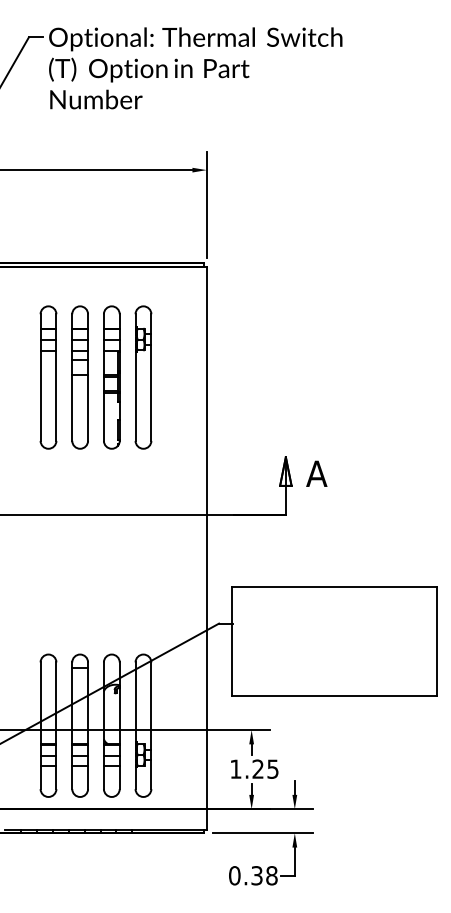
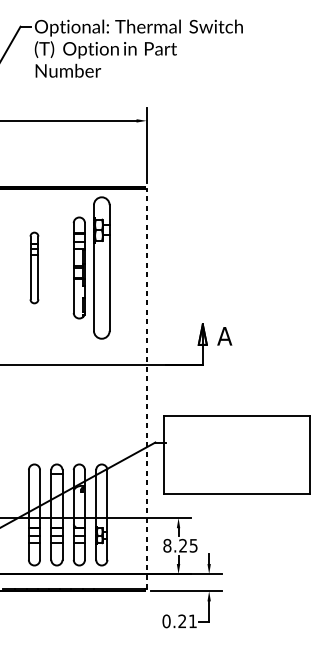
part: (48, 377) -> (34, 267), size x0.7
part: (79, 377) -> (56, 267), removed
part: (143, 377) -> (101, 267), size x1.4
line: (206, 548) -> (146, 389), solid -> dashed
text: (235, 768) -> (167, 545), 1.25 -> 8.25
text: (264, 875) -> (187, 621), 0.38 -> 0.21

